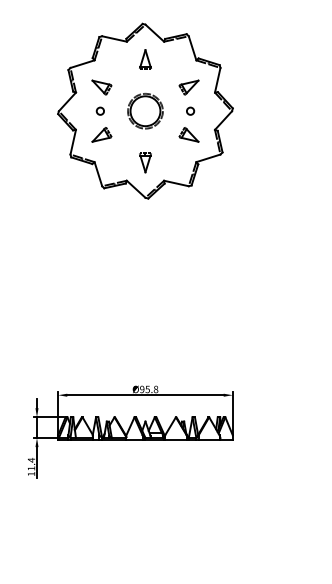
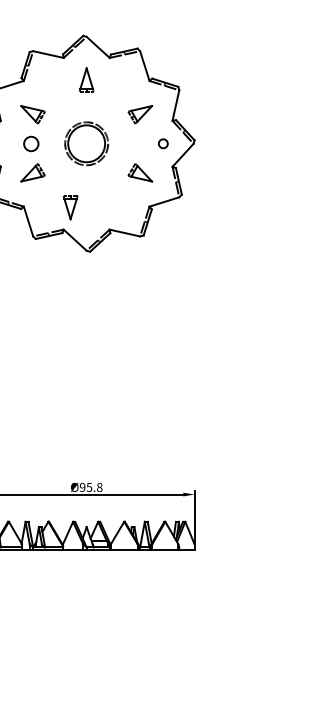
circle: (99, 110) -> (29, 142), size x1.6
circle: (190, 110) -> (163, 142), moved
part: (145, 162) -> (70, 207), moved

